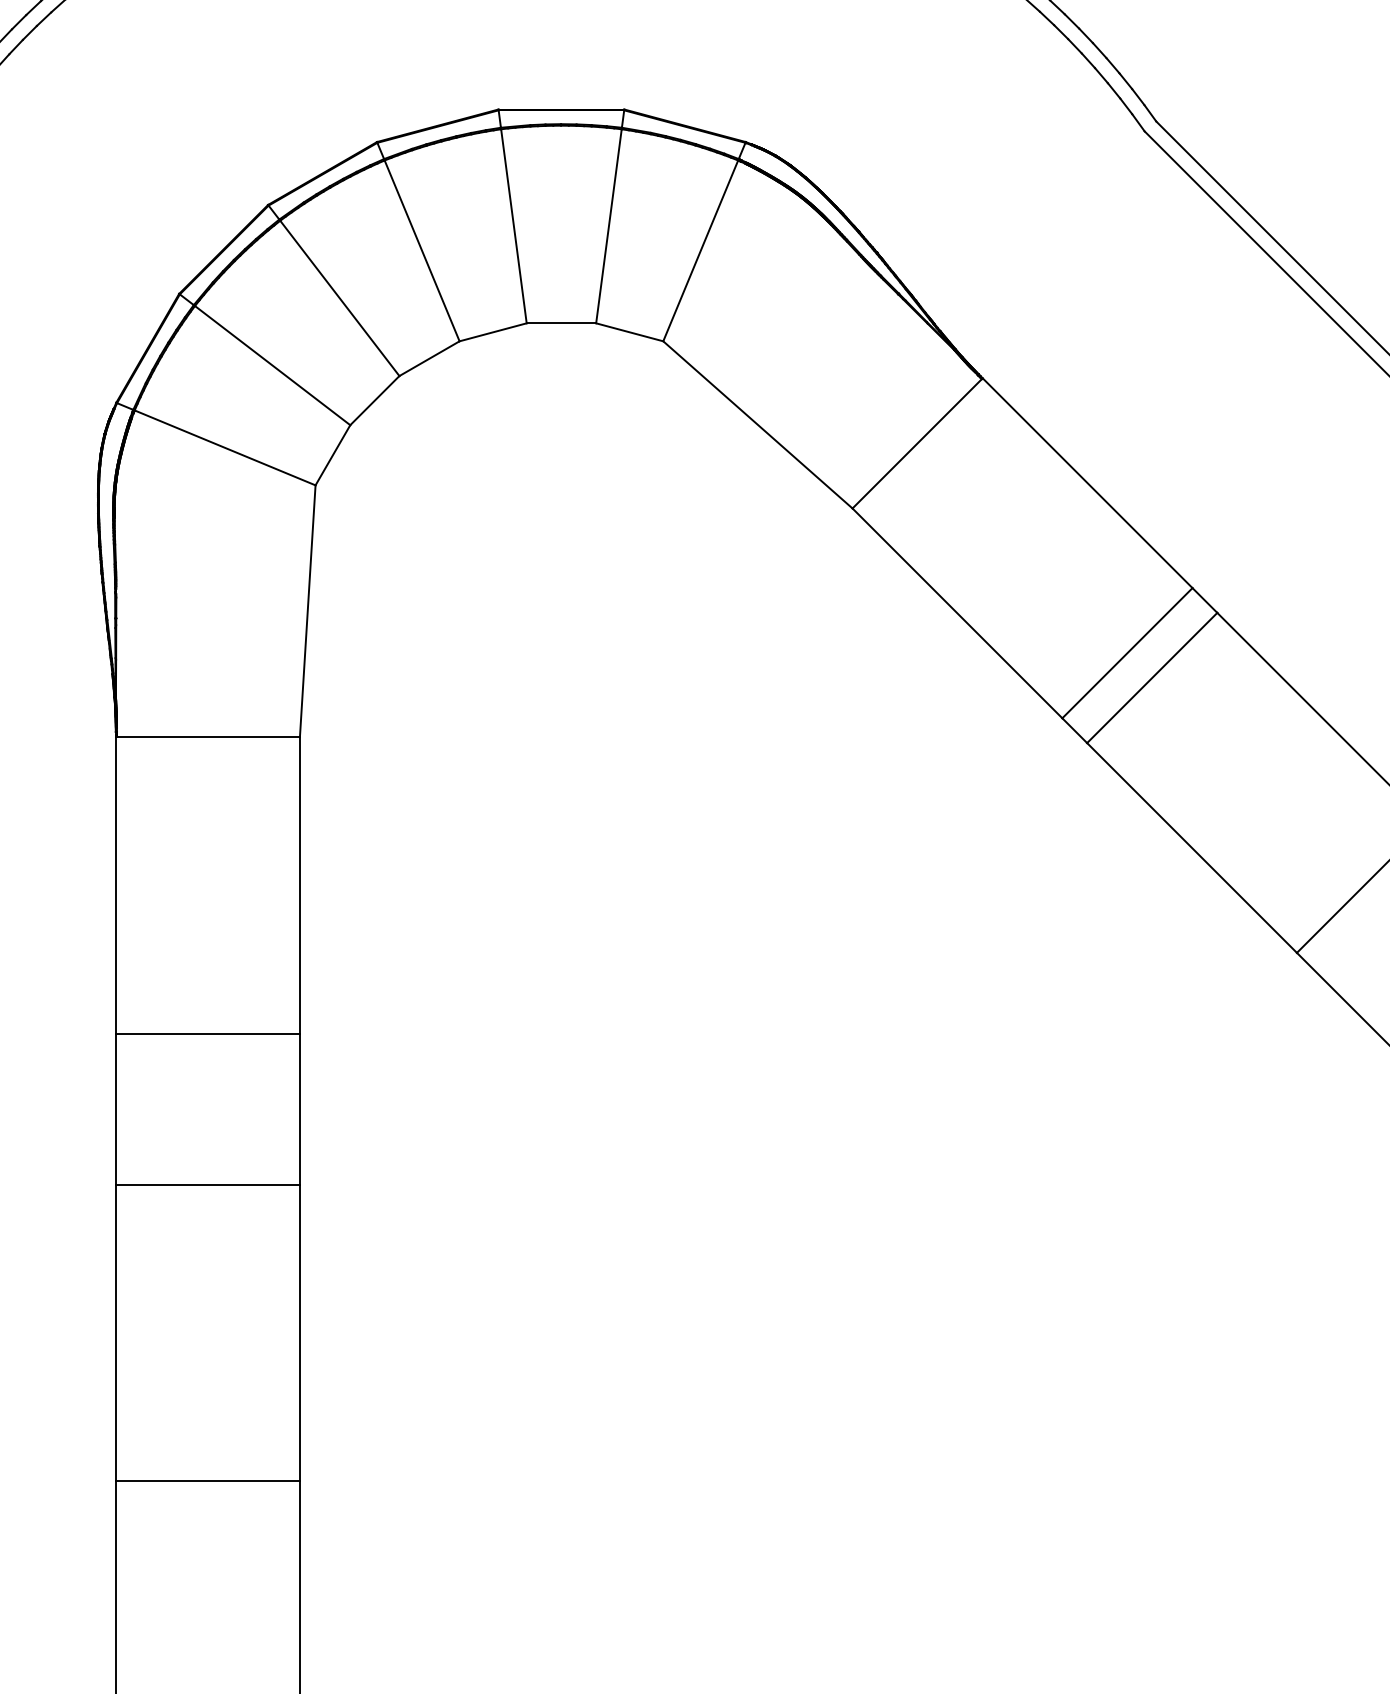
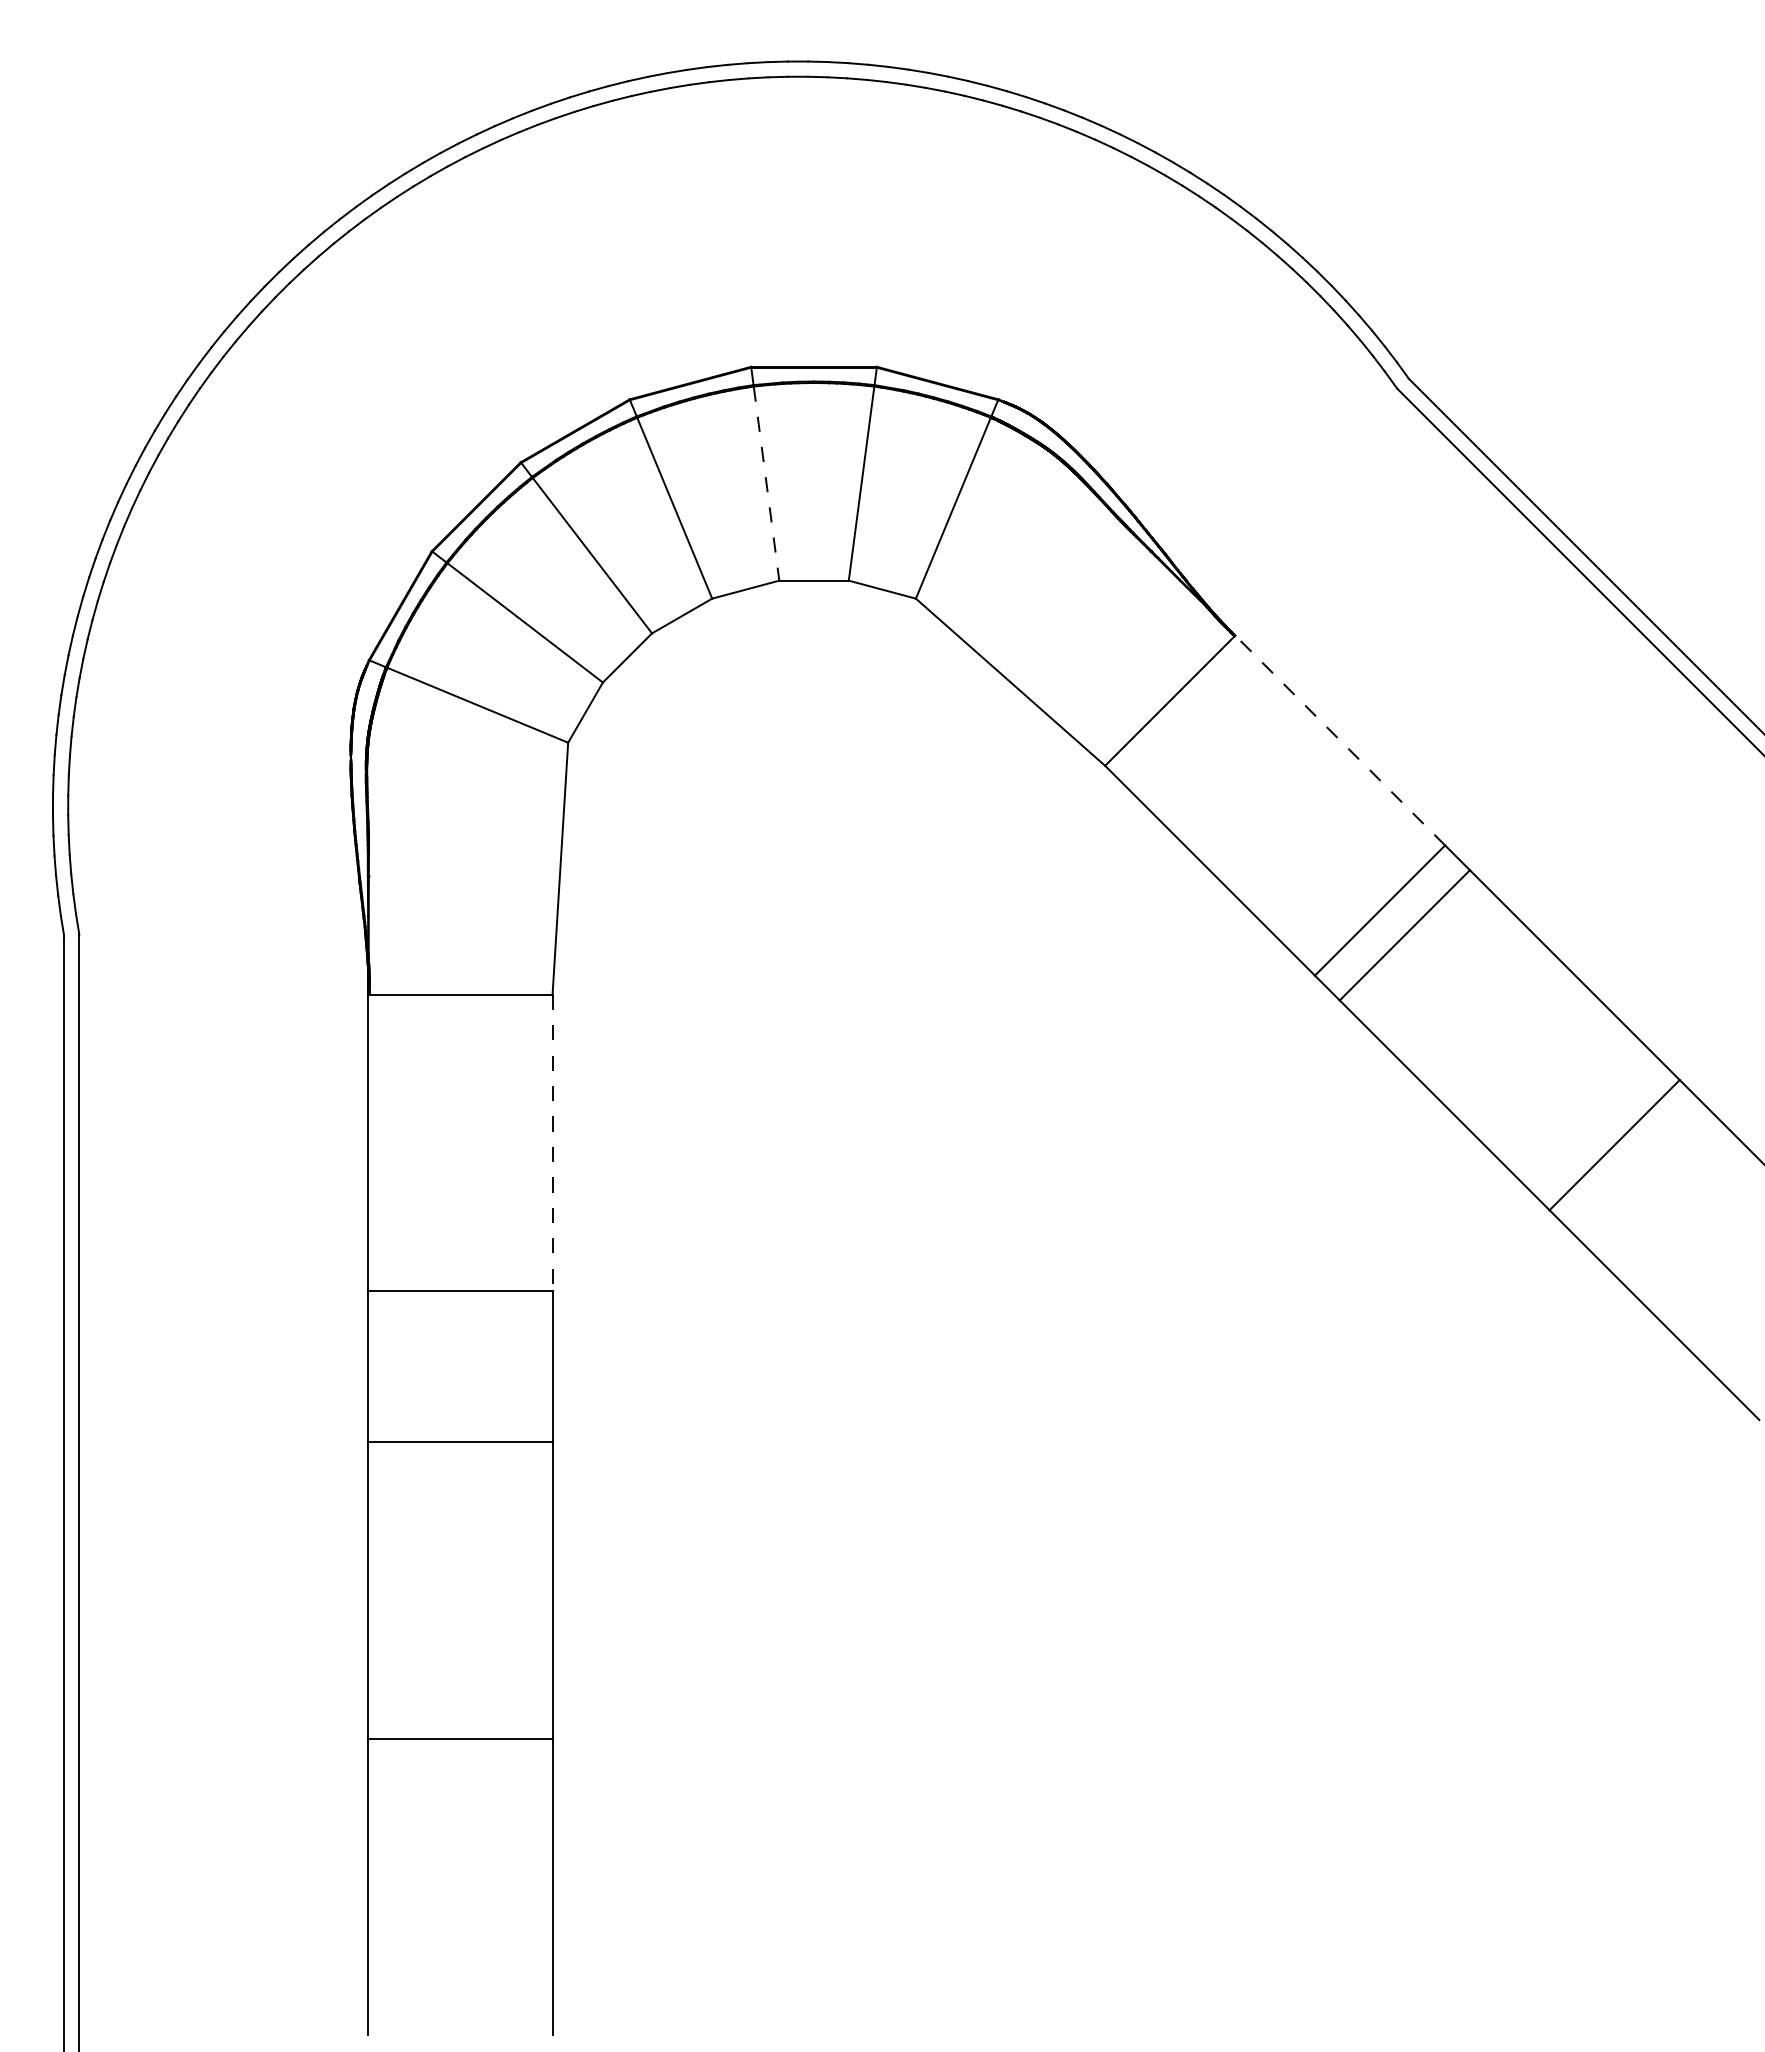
line: (513, 226) -> (766, 483), solid -> dashed
line: (1086, 483) -> (1339, 740), solid -> dashed
line: (299, 886) -> (552, 1143), solid -> dashed

